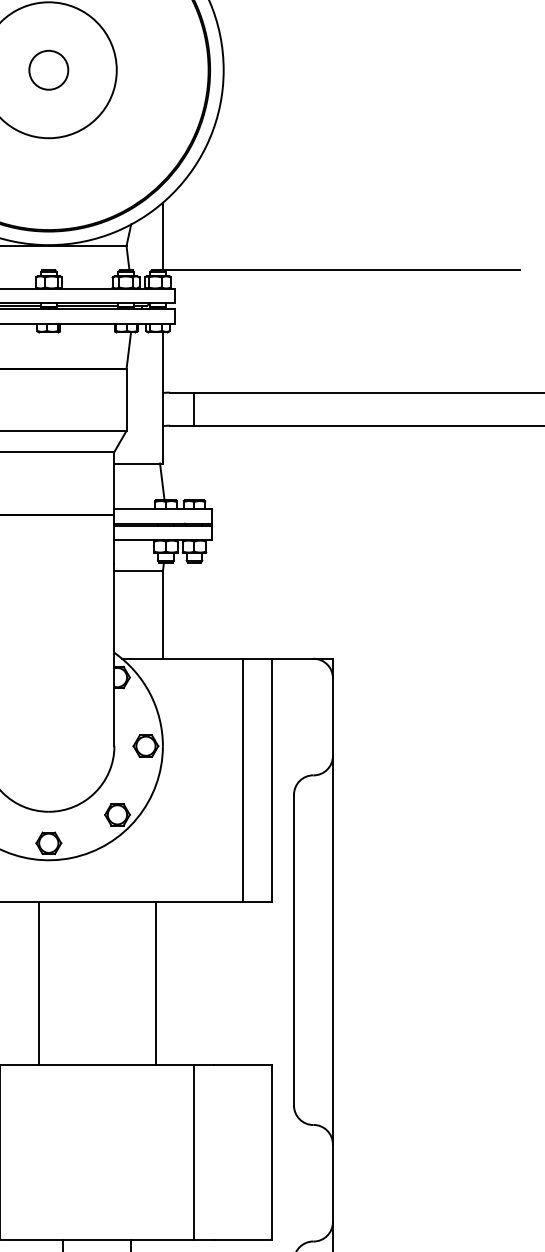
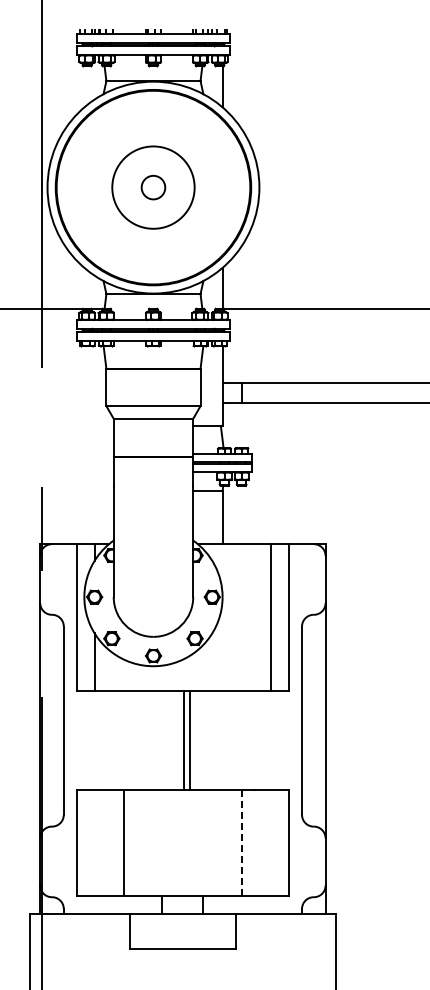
line: (38, 982) -> (189, 740), moved
line: (156, 982) -> (184, 740), moved
line: (194, 1152) -> (241, 843), solid -> dashed

